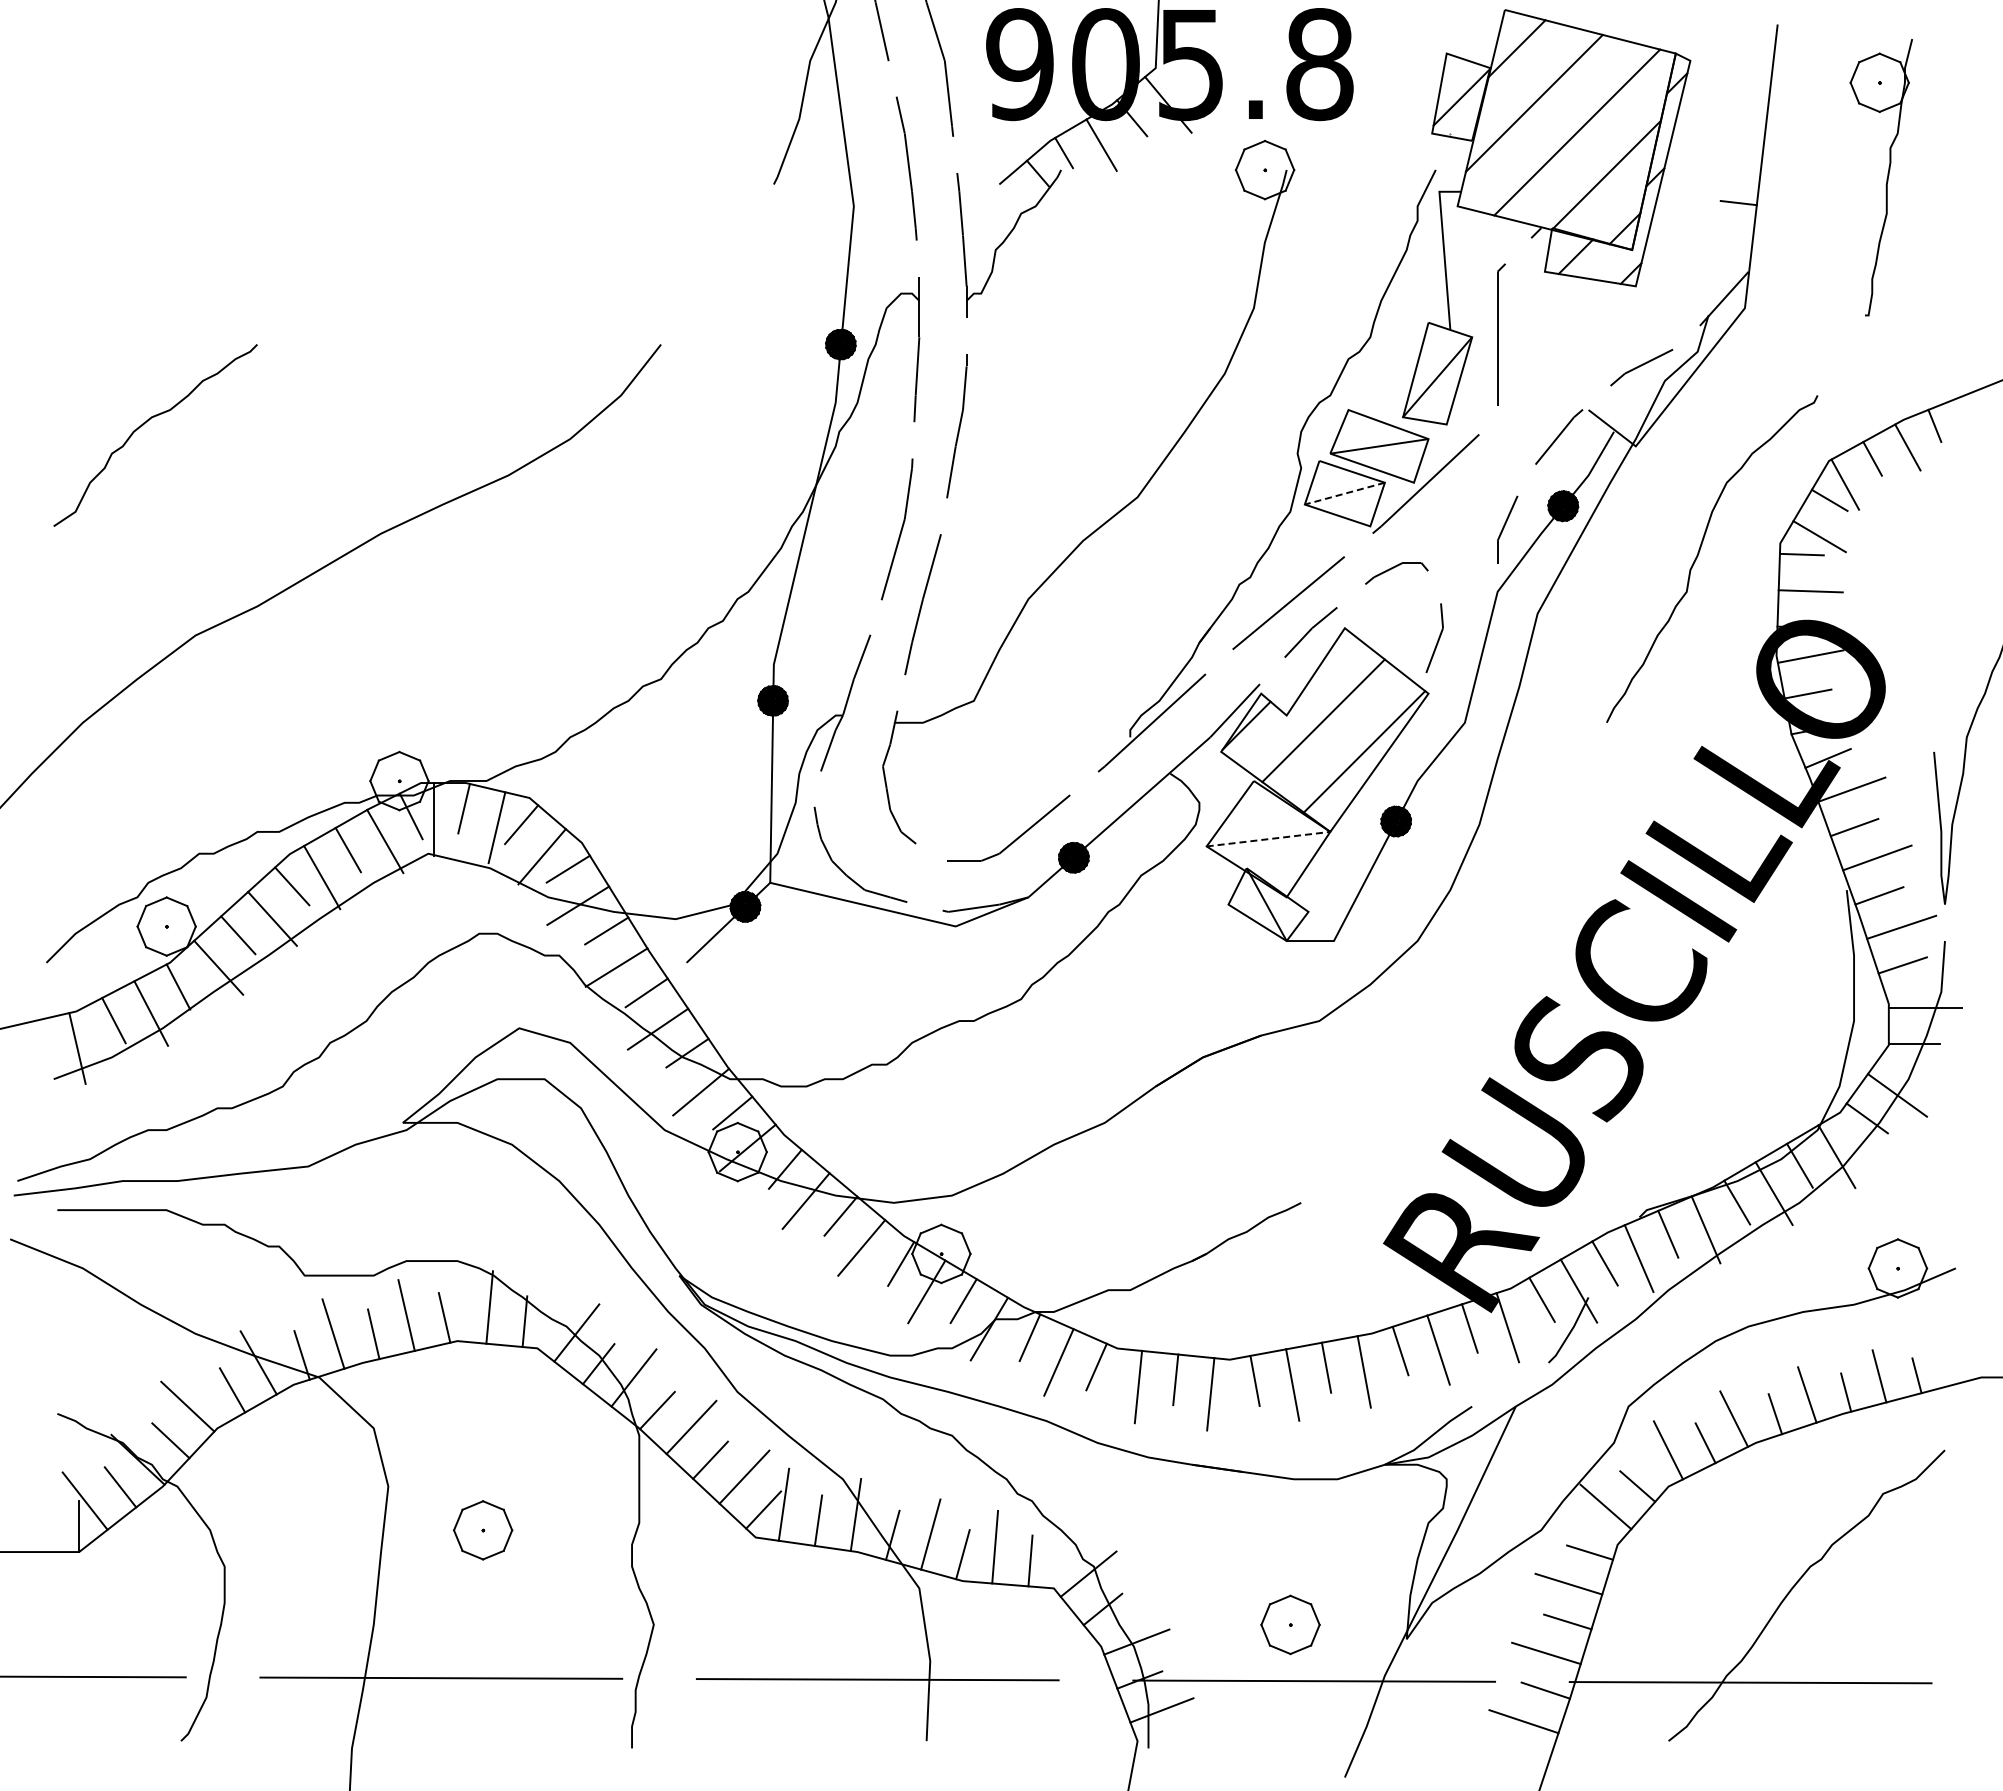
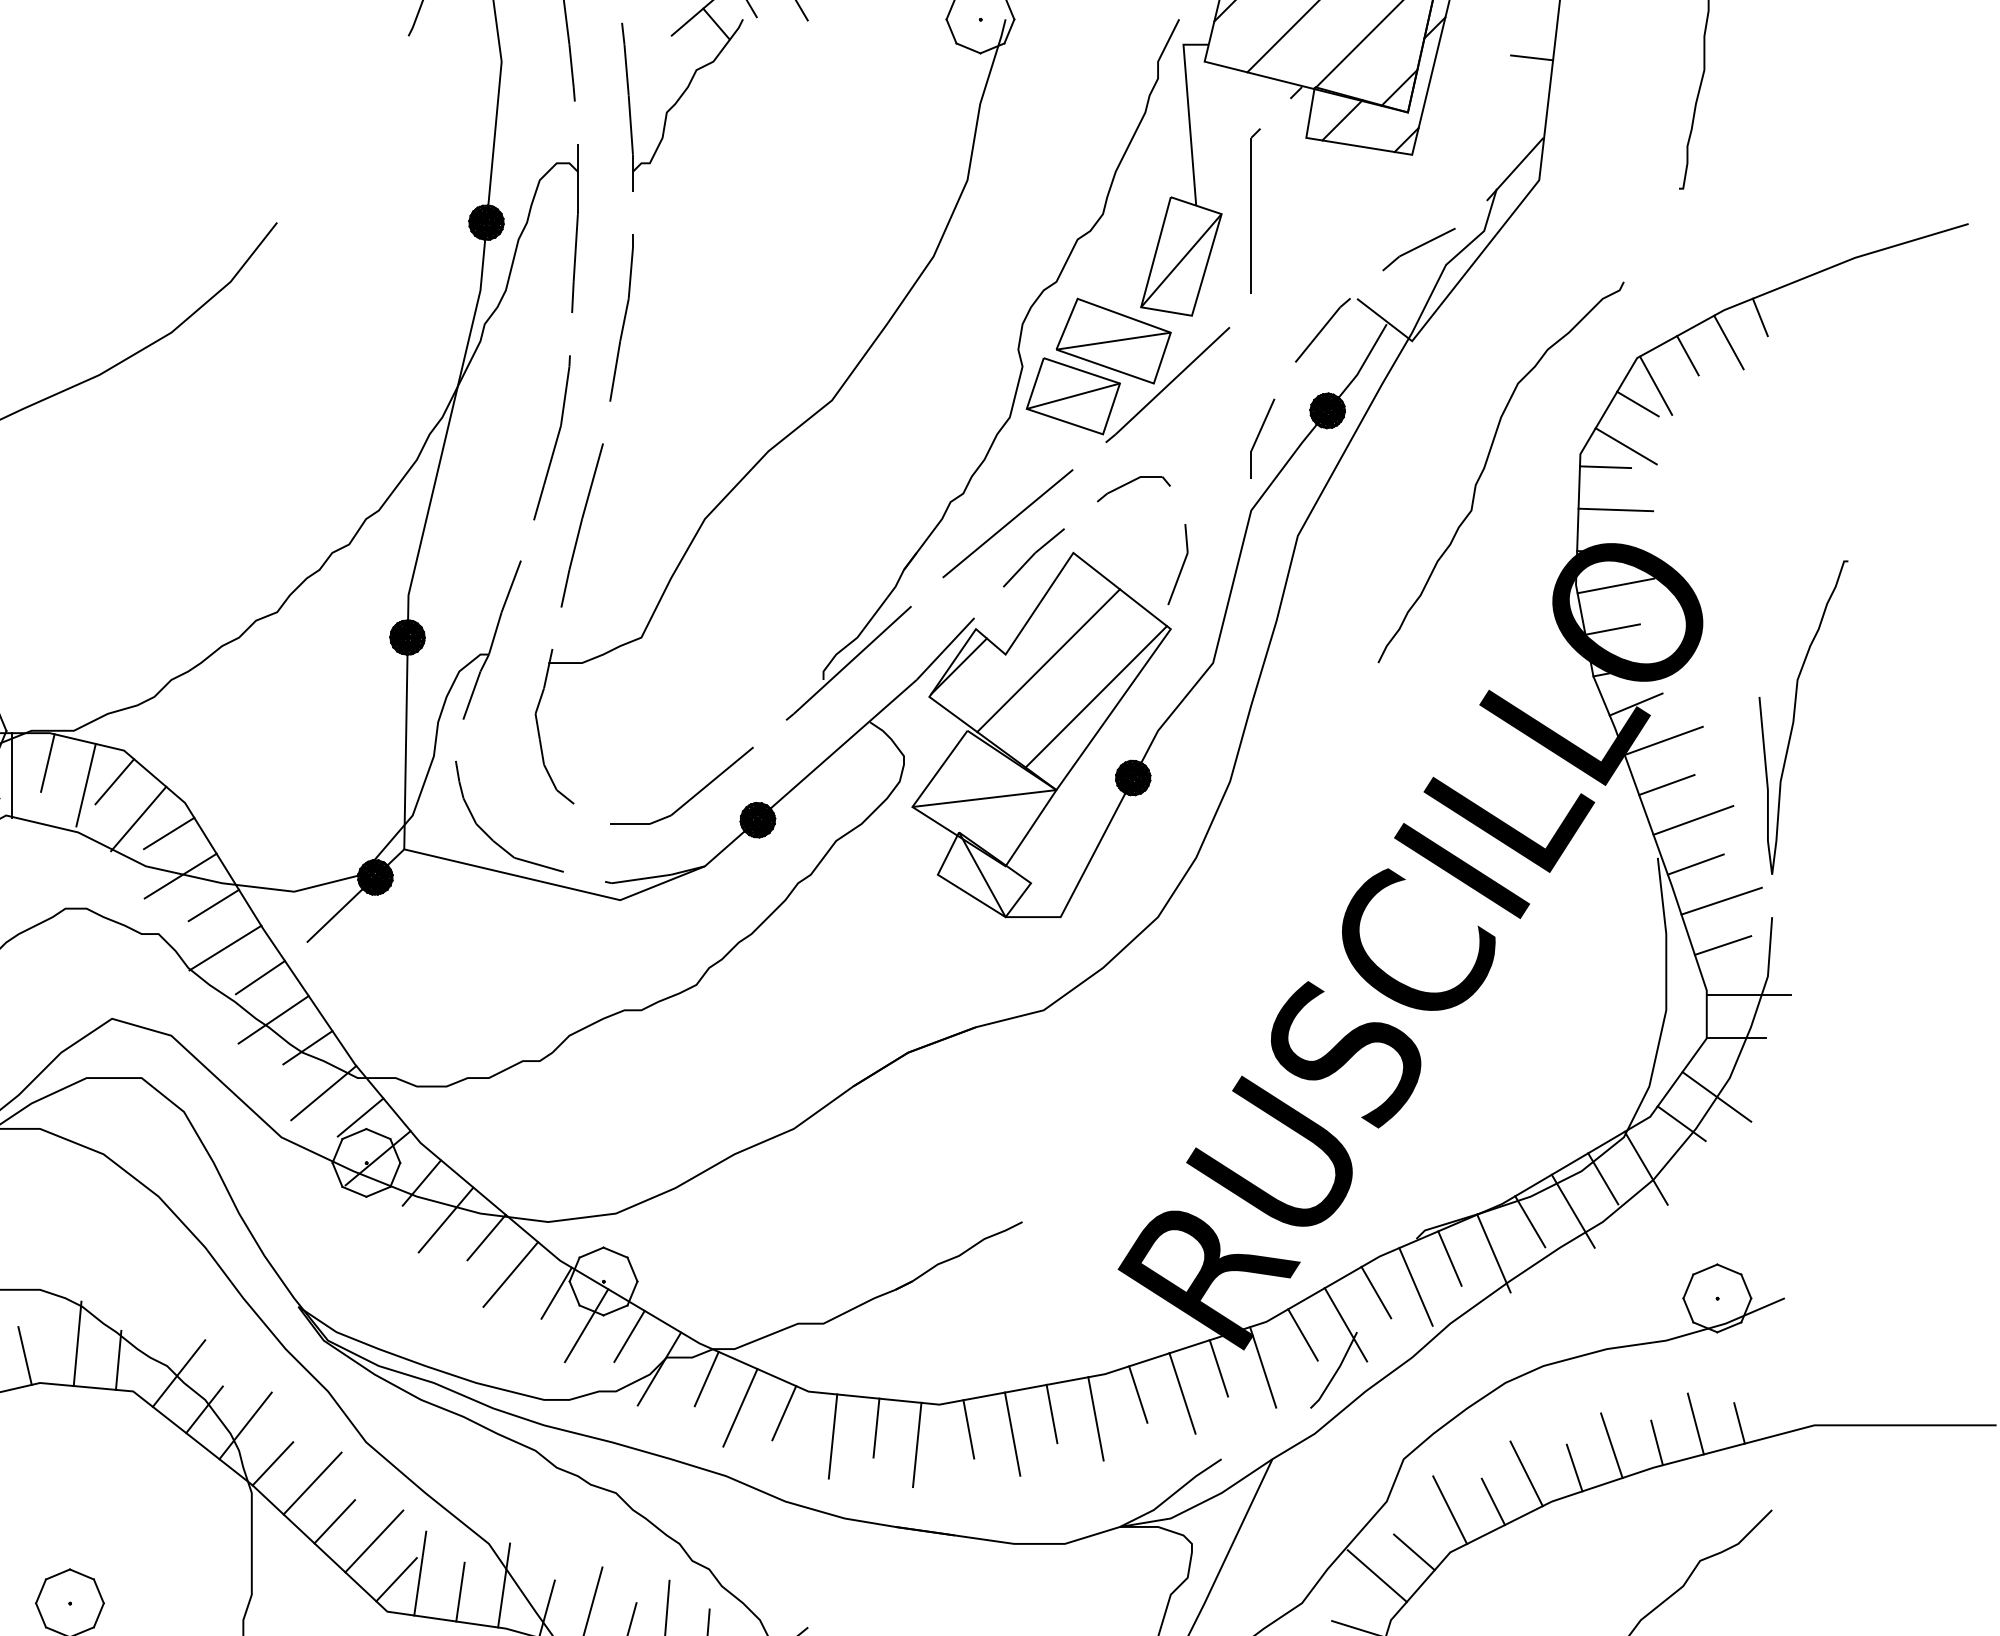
line: (1344, 493) -> (1072, 396), dashed -> solid
line: (1269, 839) -> (985, 798), dashed -> solid

